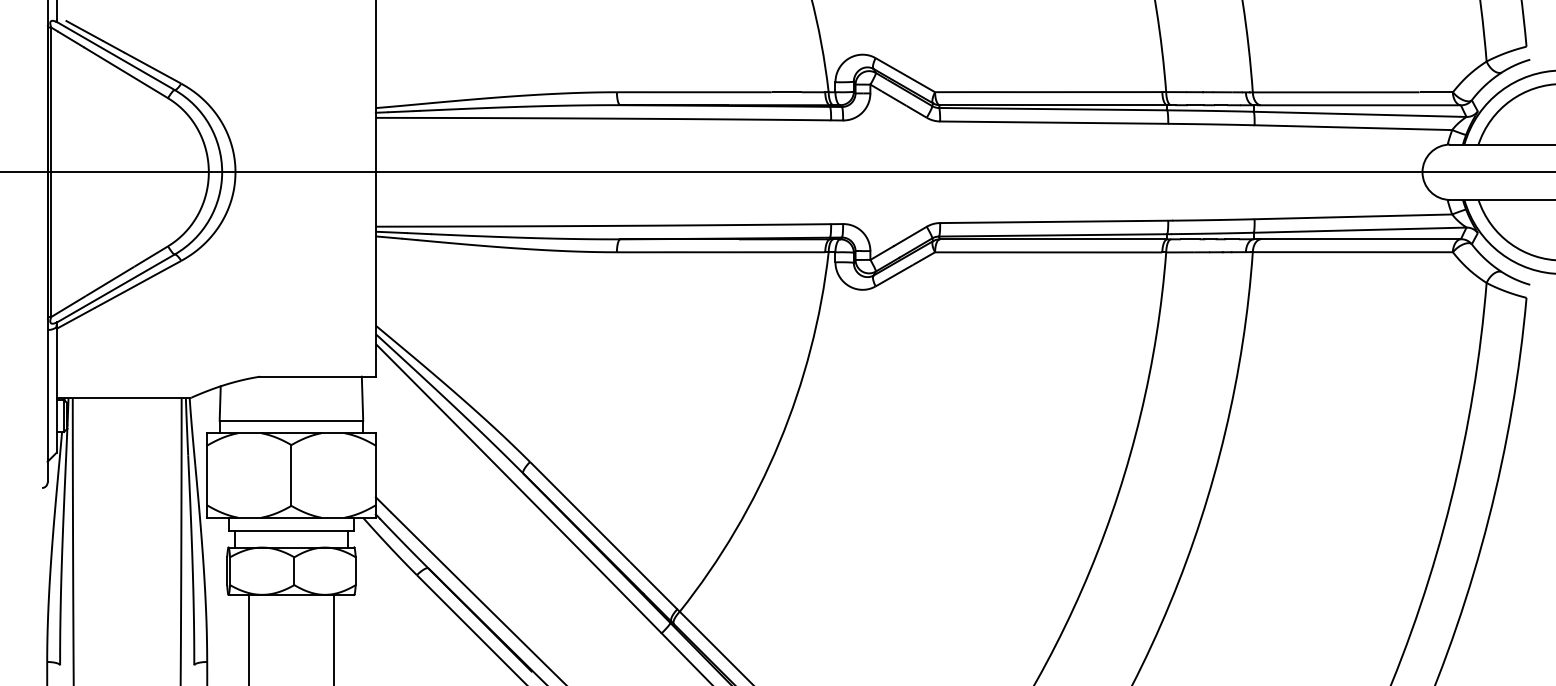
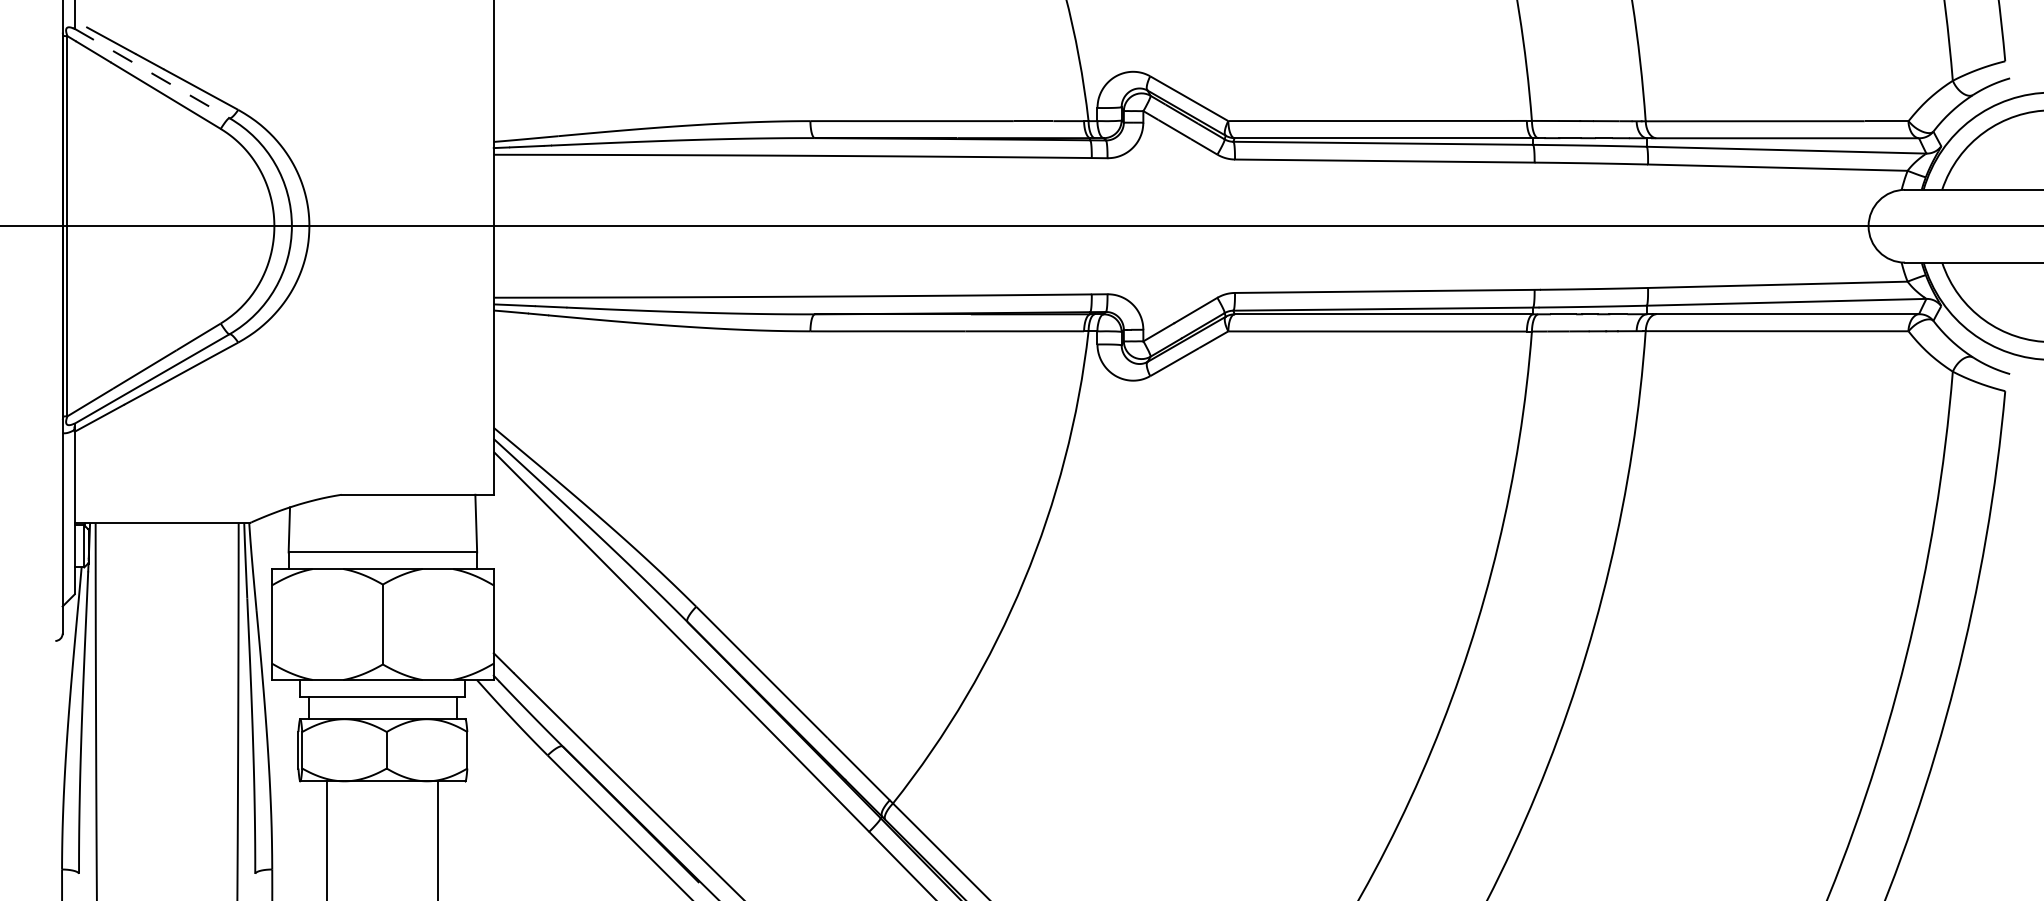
line: (116, 55) -> (152, 73), solid -> dashed

